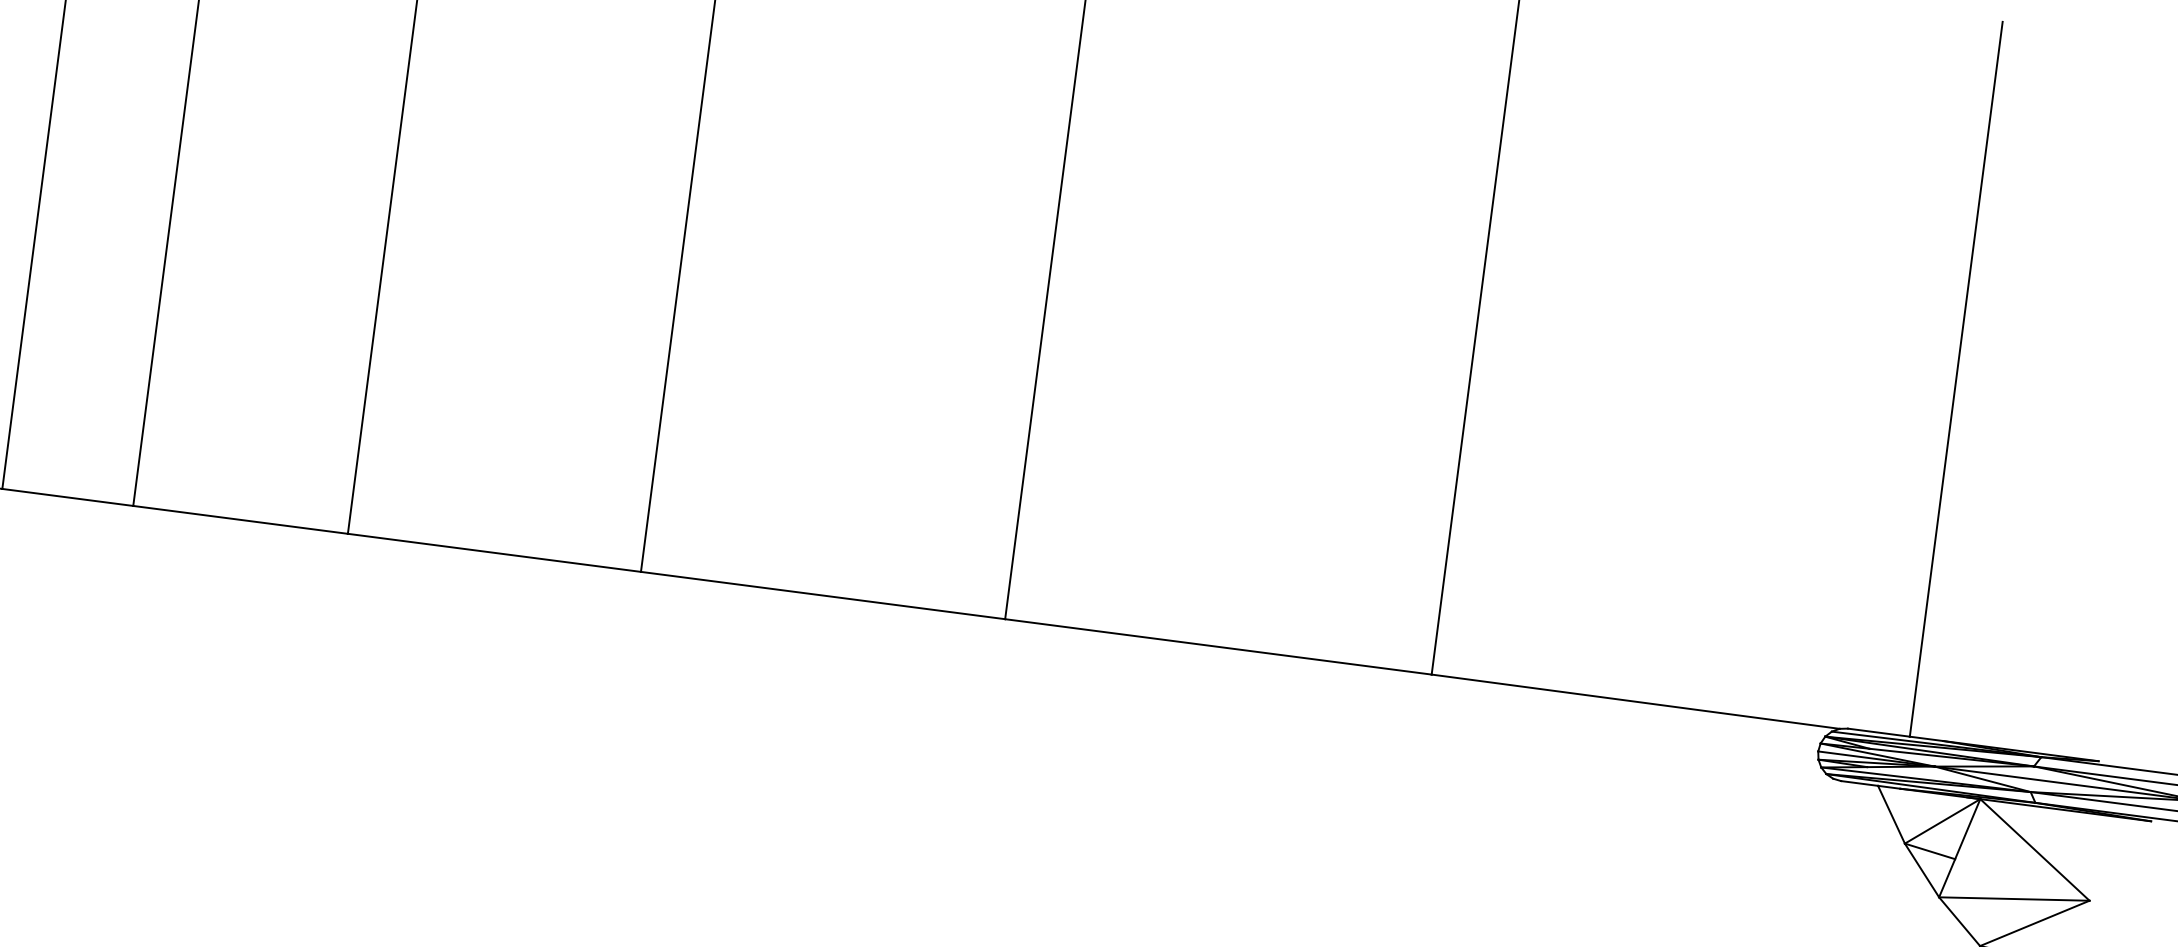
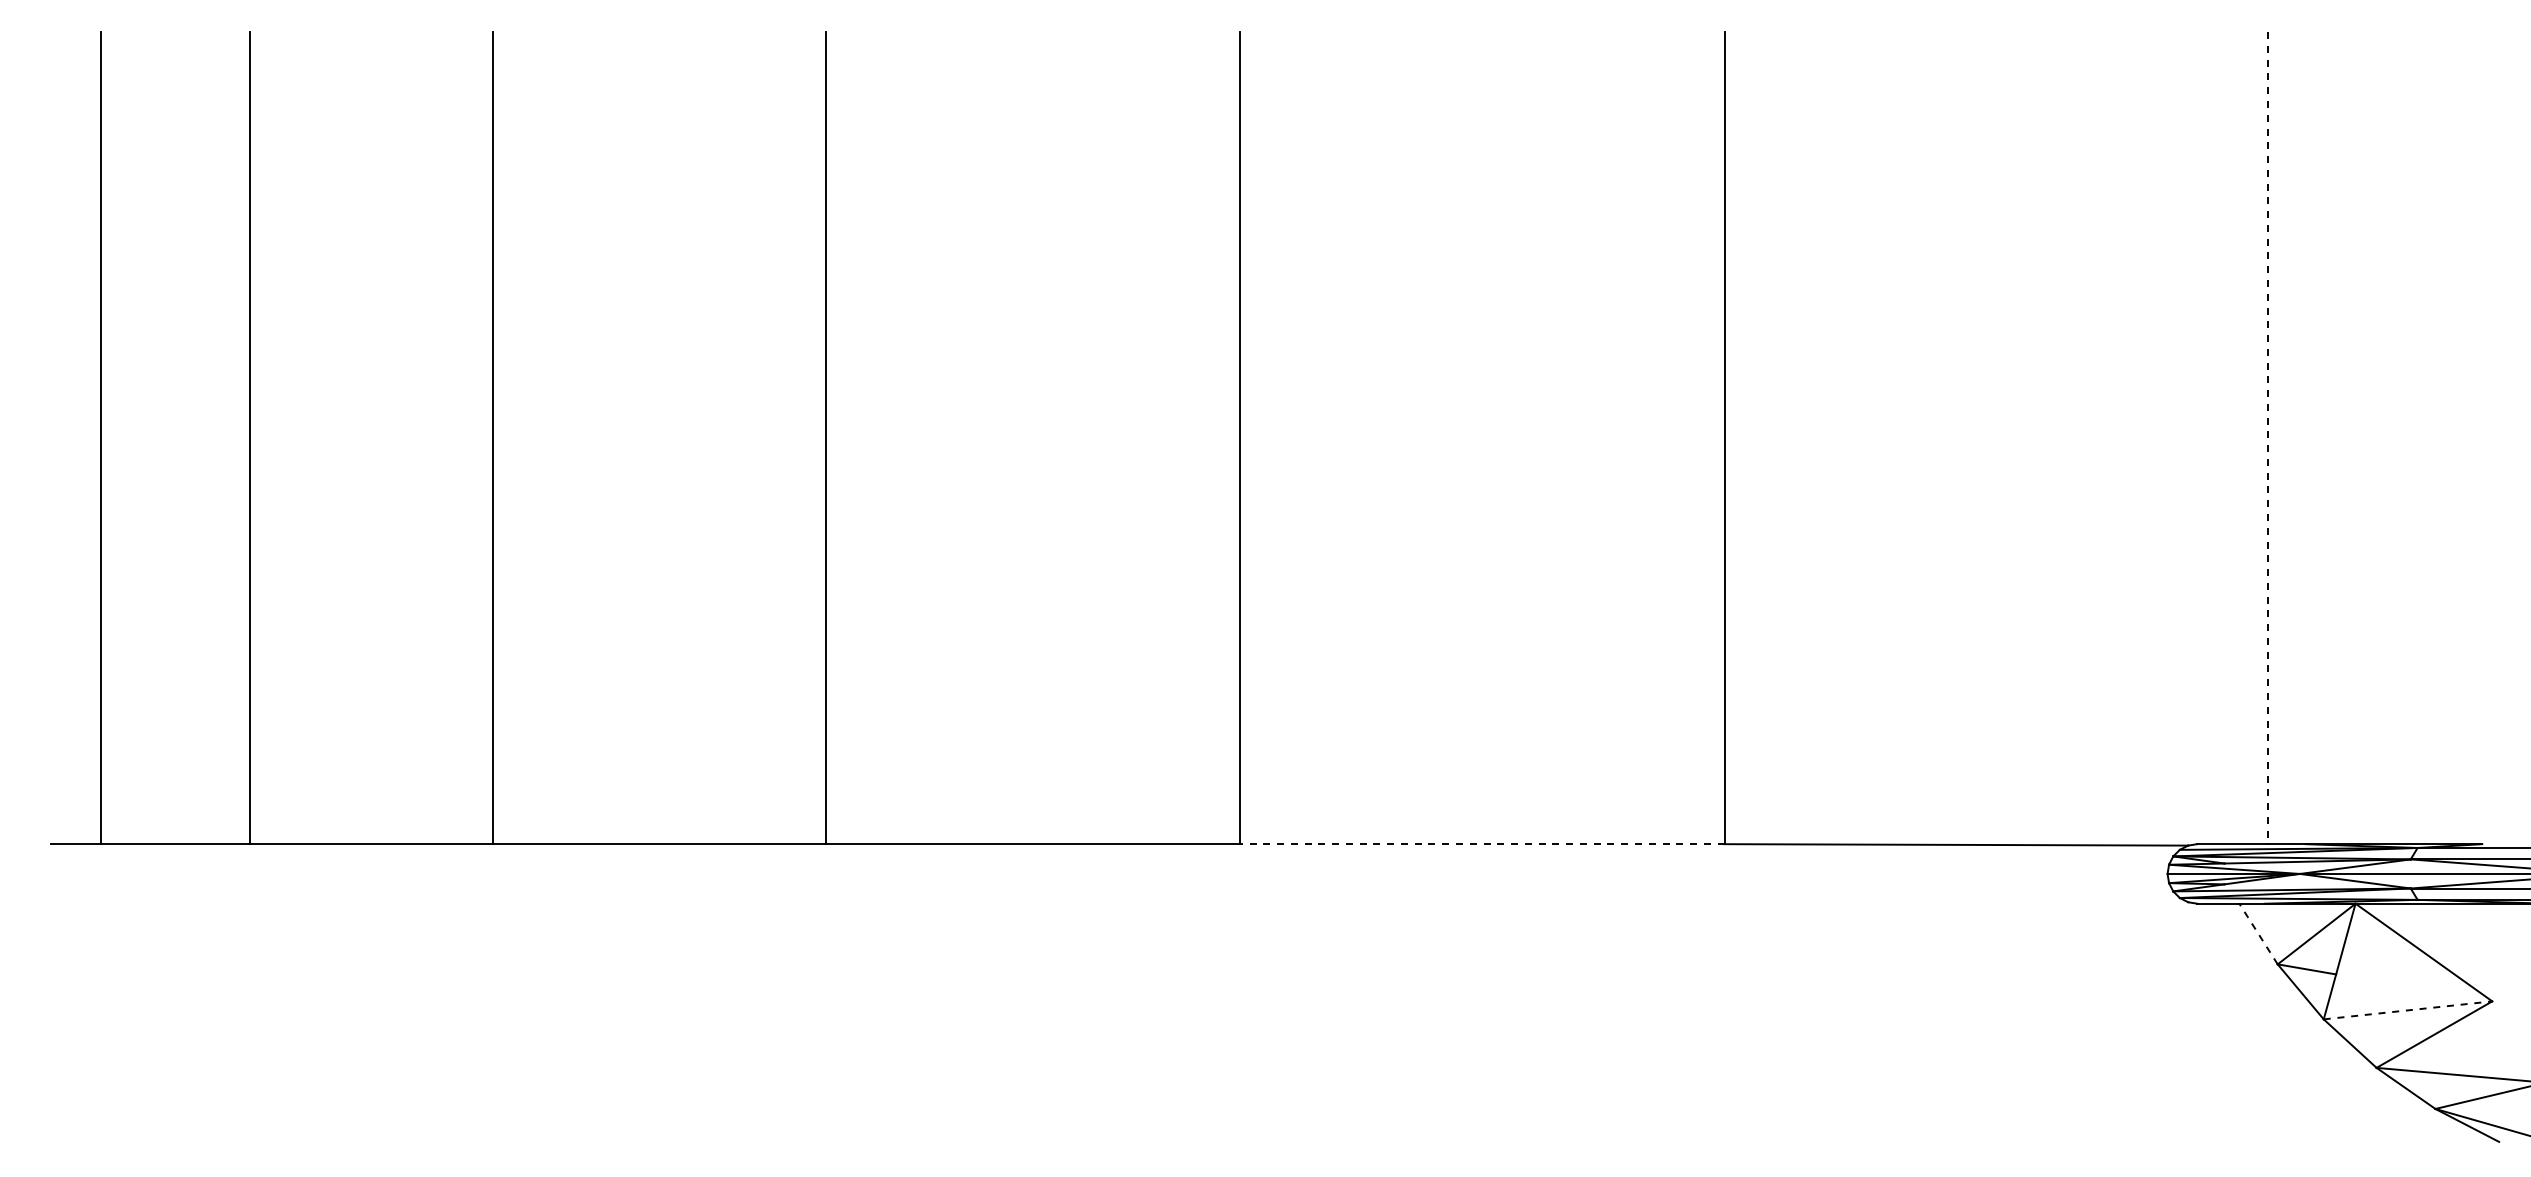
line: (1956, 379) -> (2267, 438), solid -> dashed
line: (1217, 647) -> (1481, 844), solid -> dashed
line: (1891, 815) -> (2258, 934), solid -> dashed
line: (2014, 899) -> (2408, 1010), solid -> dashed

